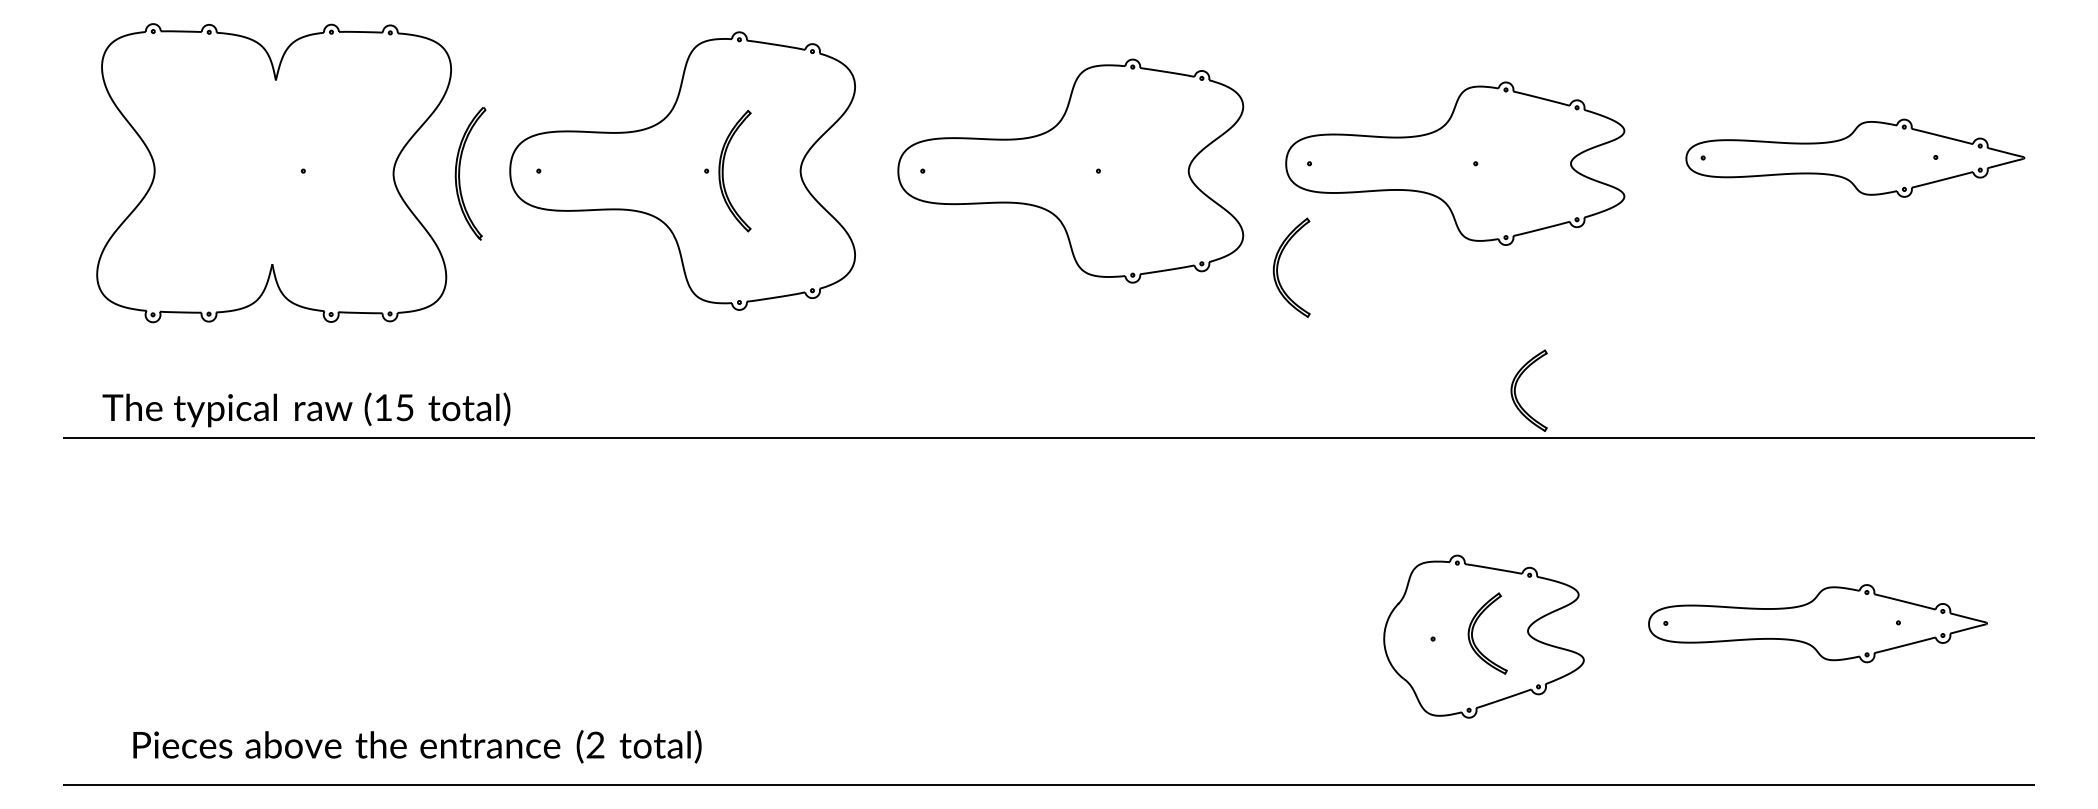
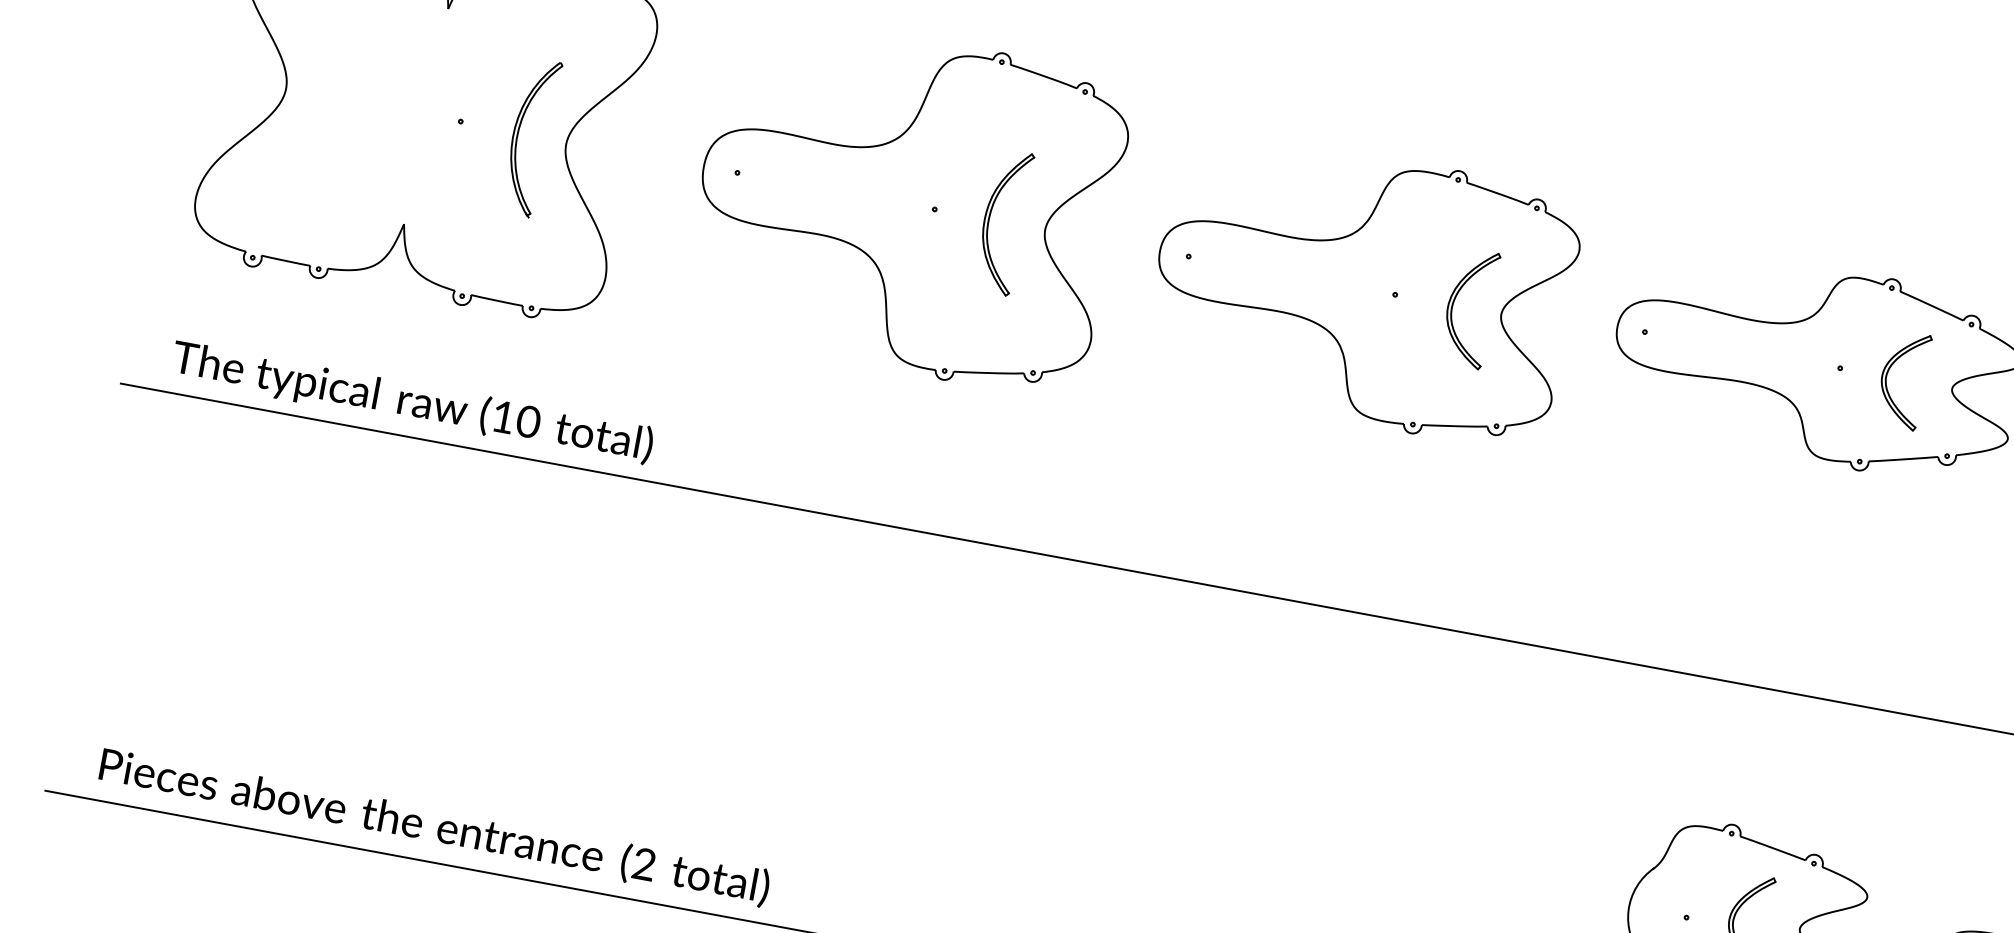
part: (723, 170) -> (989, 218), moved
part: (460, 172) -> (519, 134), moved
part: (1278, 267) -> (1454, 304), moved
part: (1516, 386) -> (1889, 372), moved
text: (404, 407) -> (528, 421), (15 -> (10
text: (417, 746) -> (434, 827), moved

